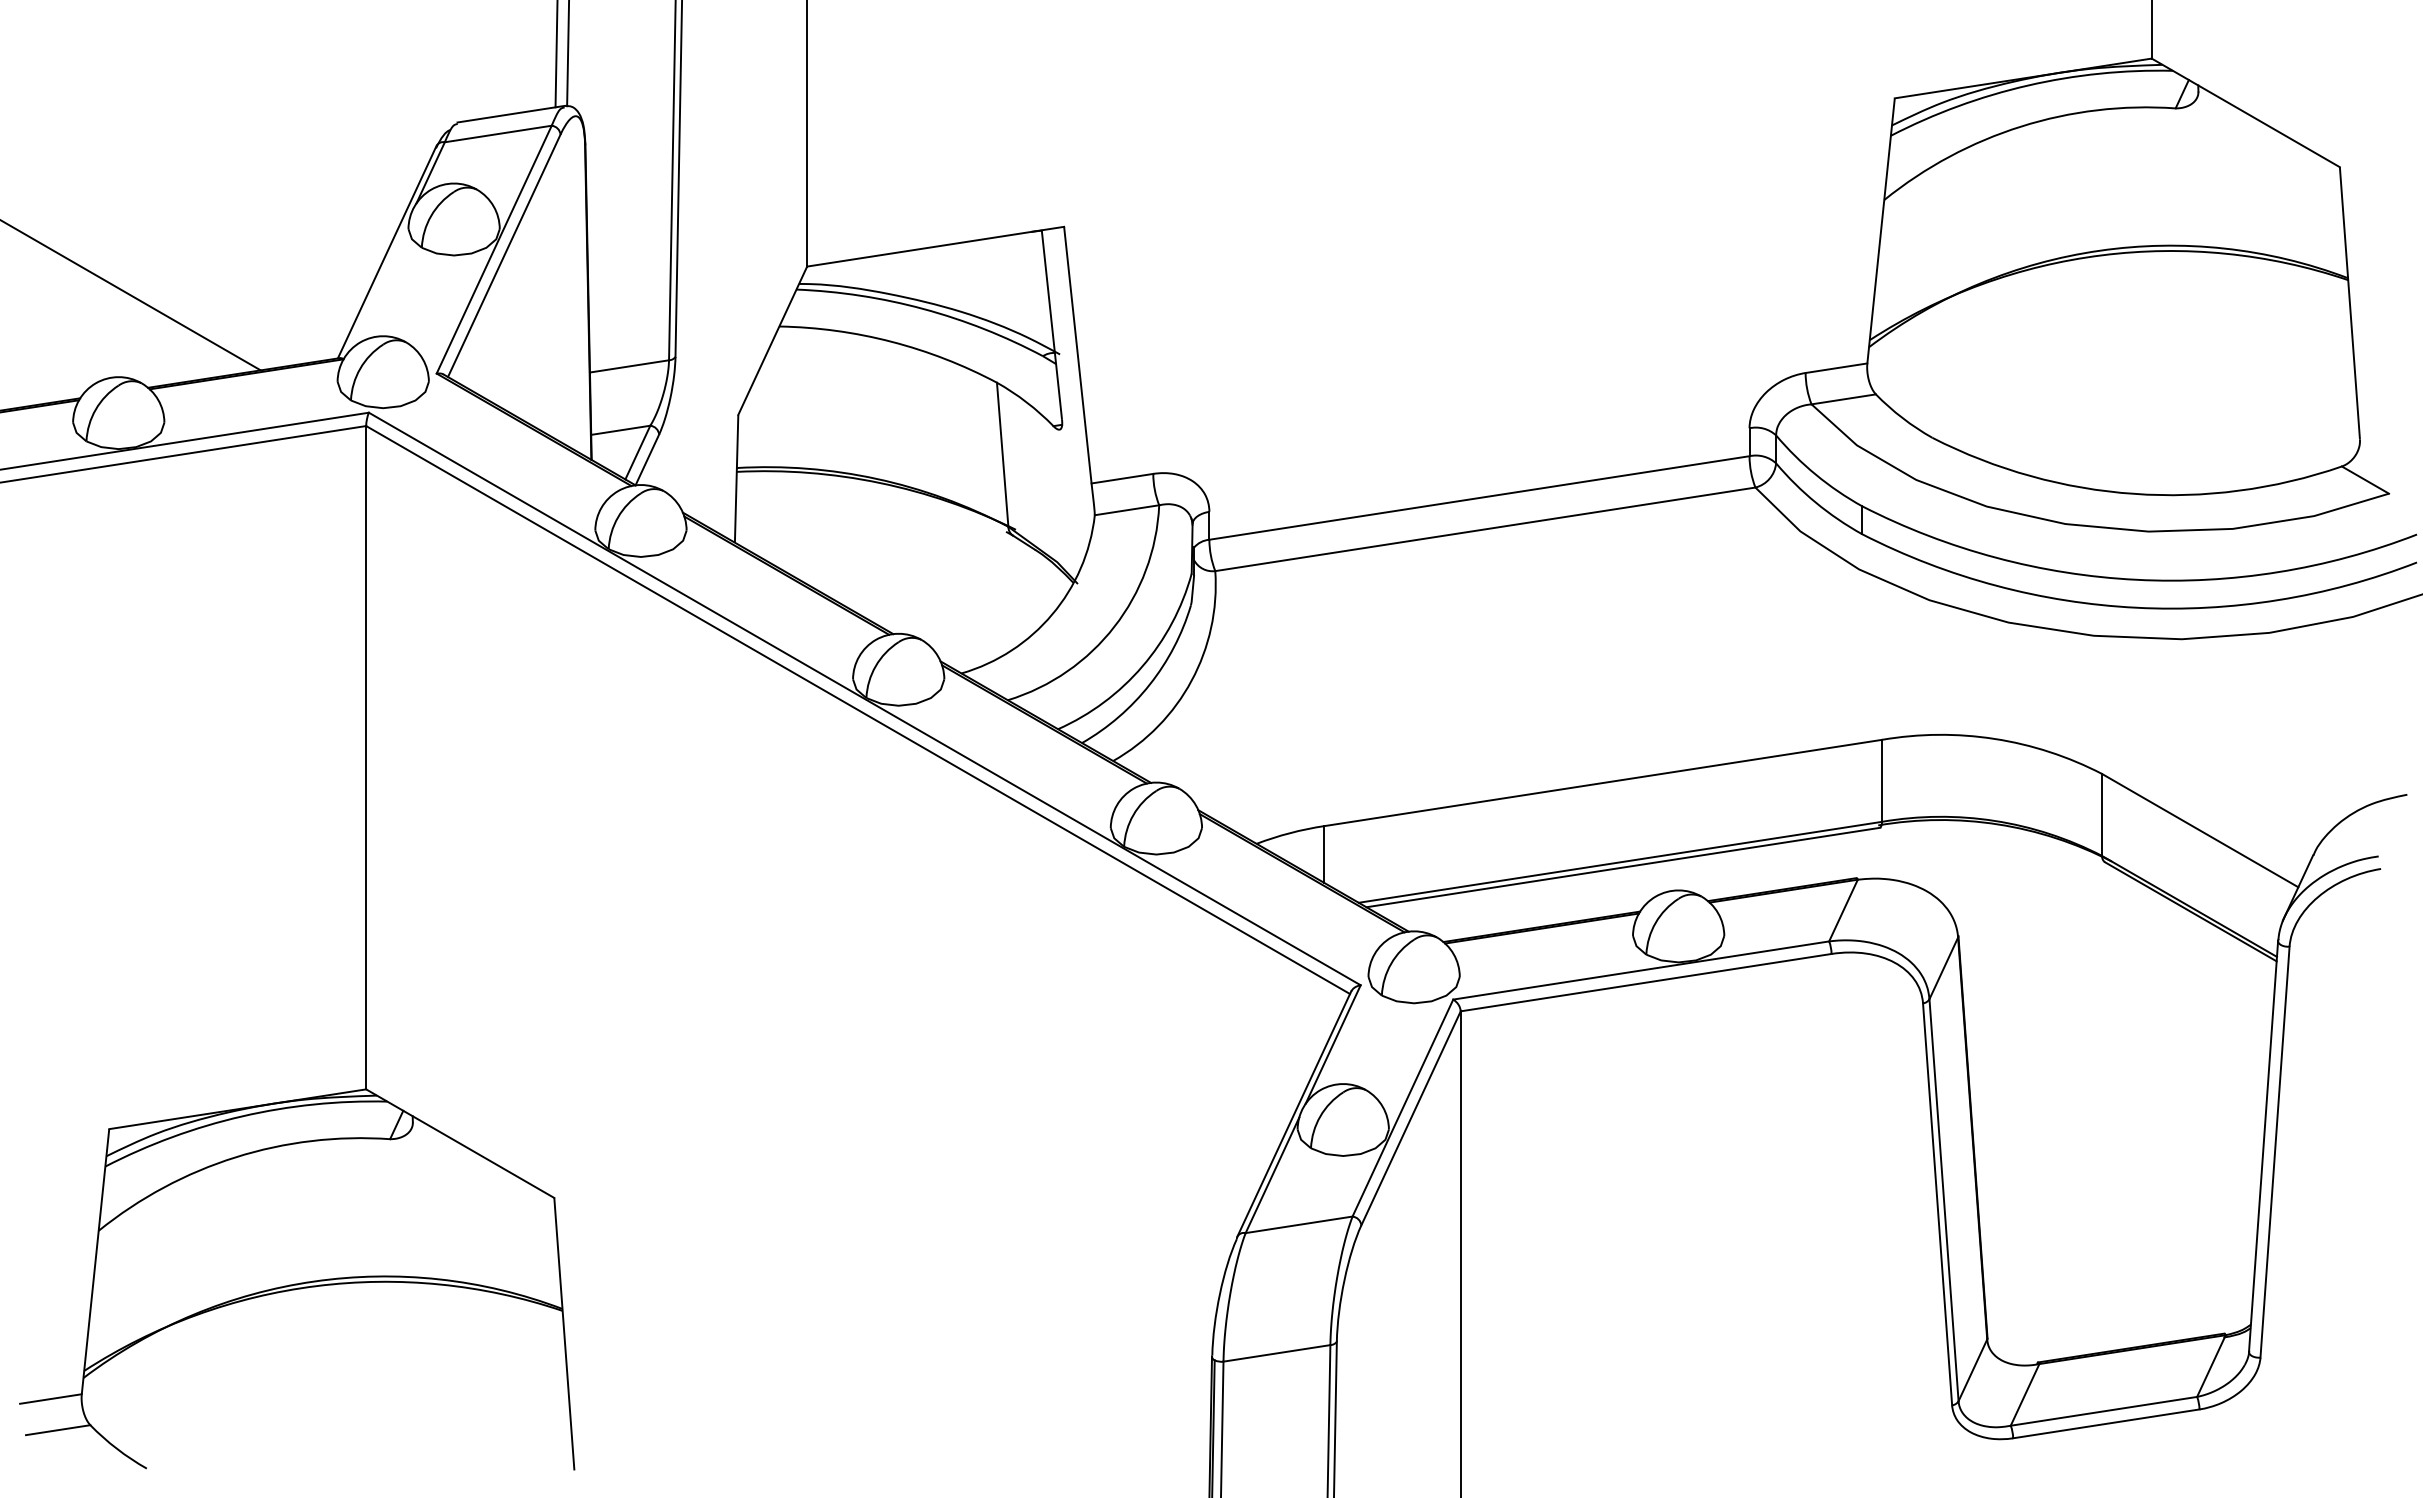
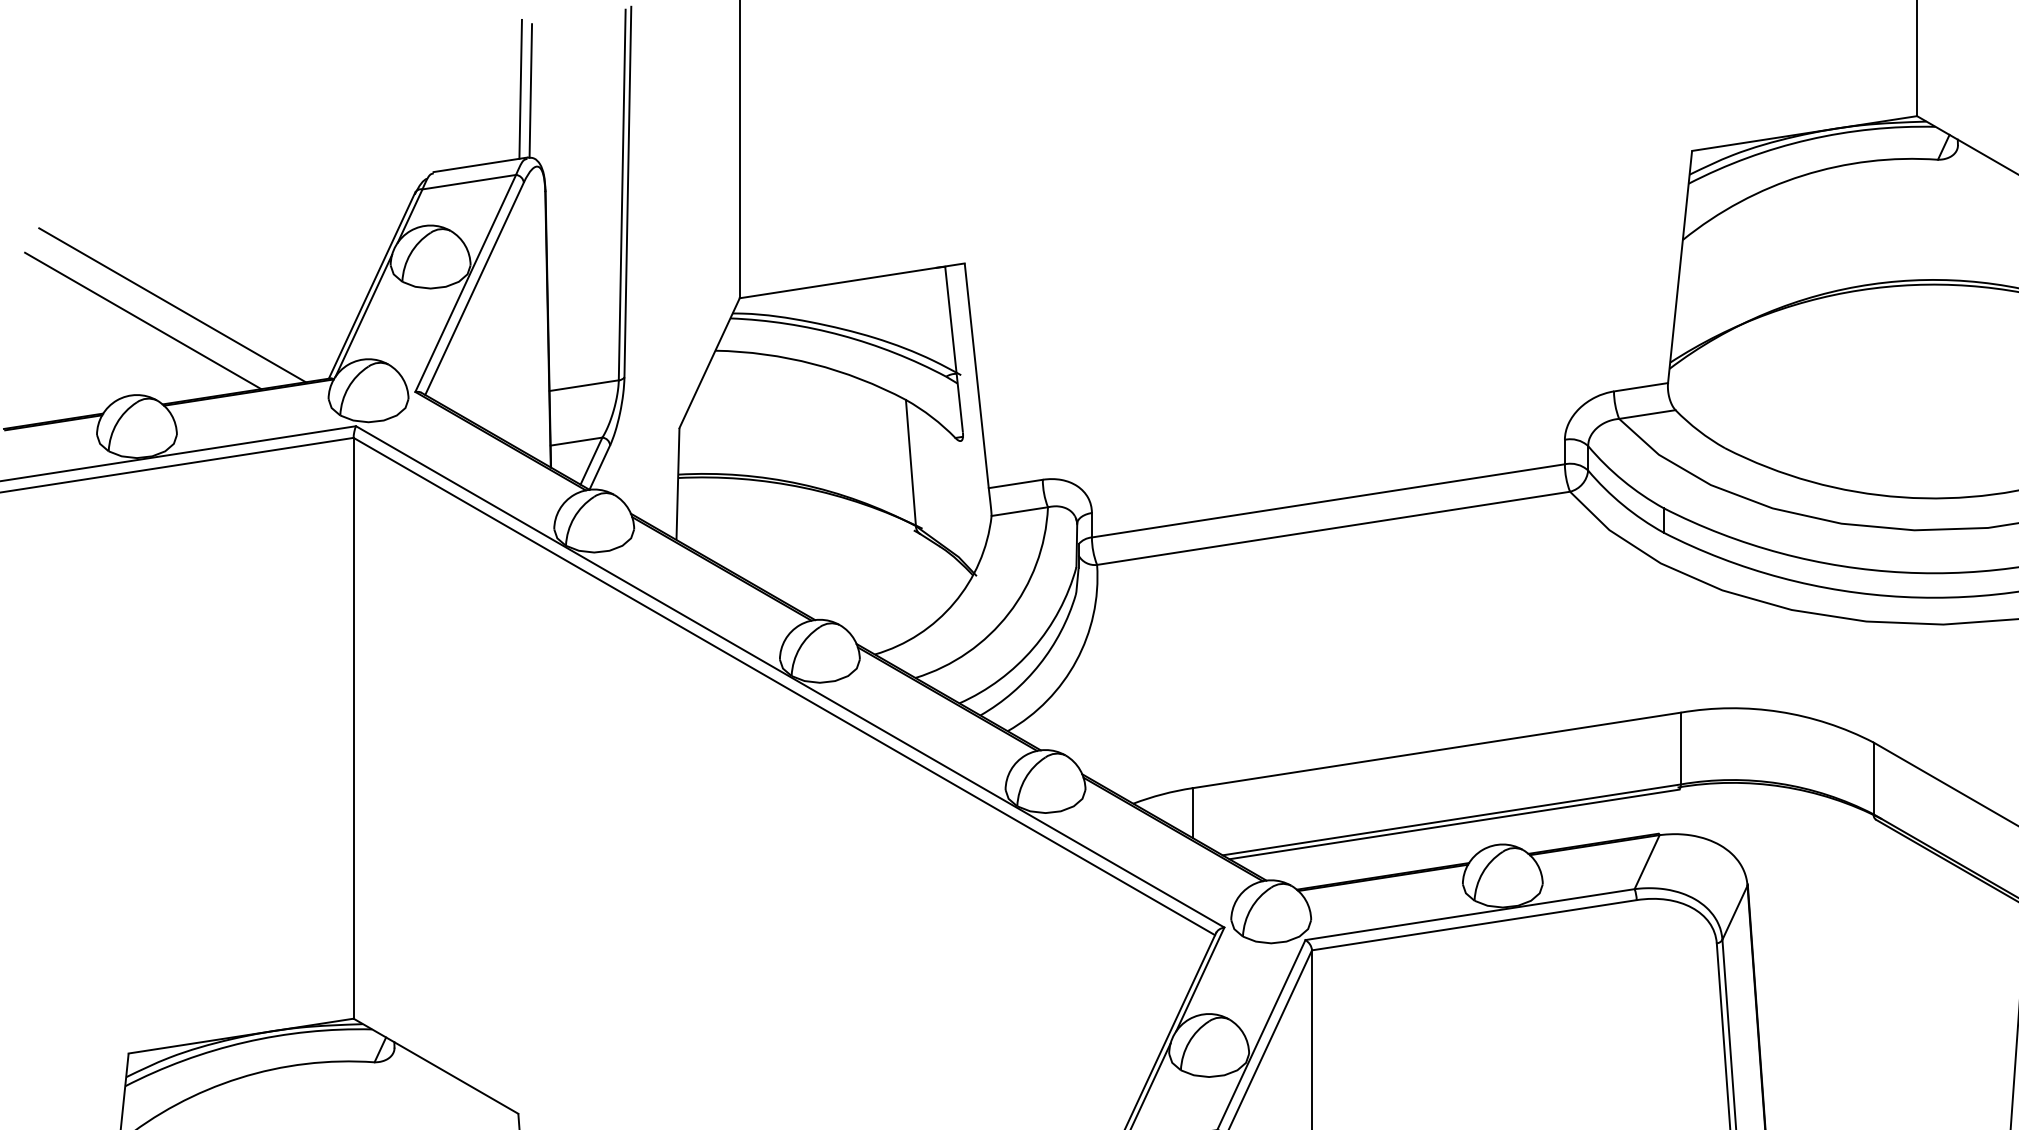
line: (159, 274) -> (172, 305), added
line: (377, 286) -> (363, 315), added

